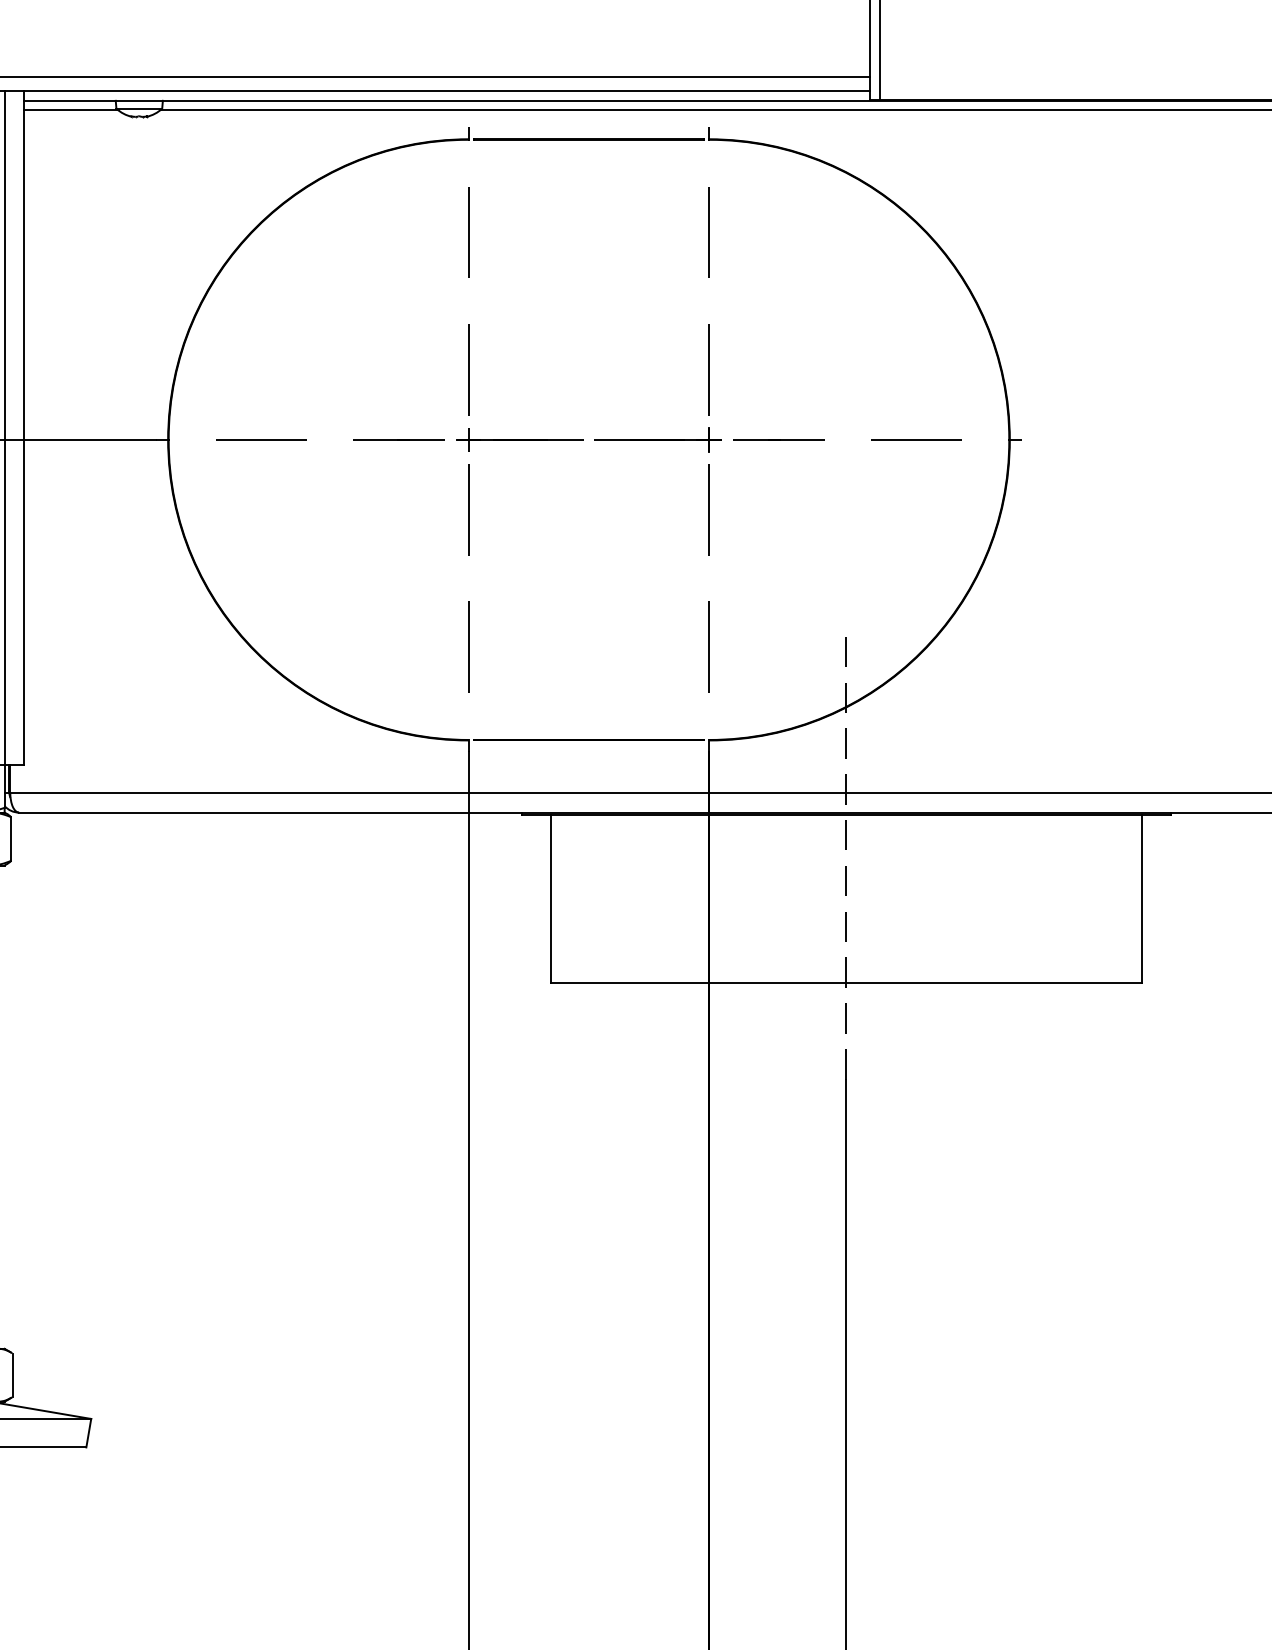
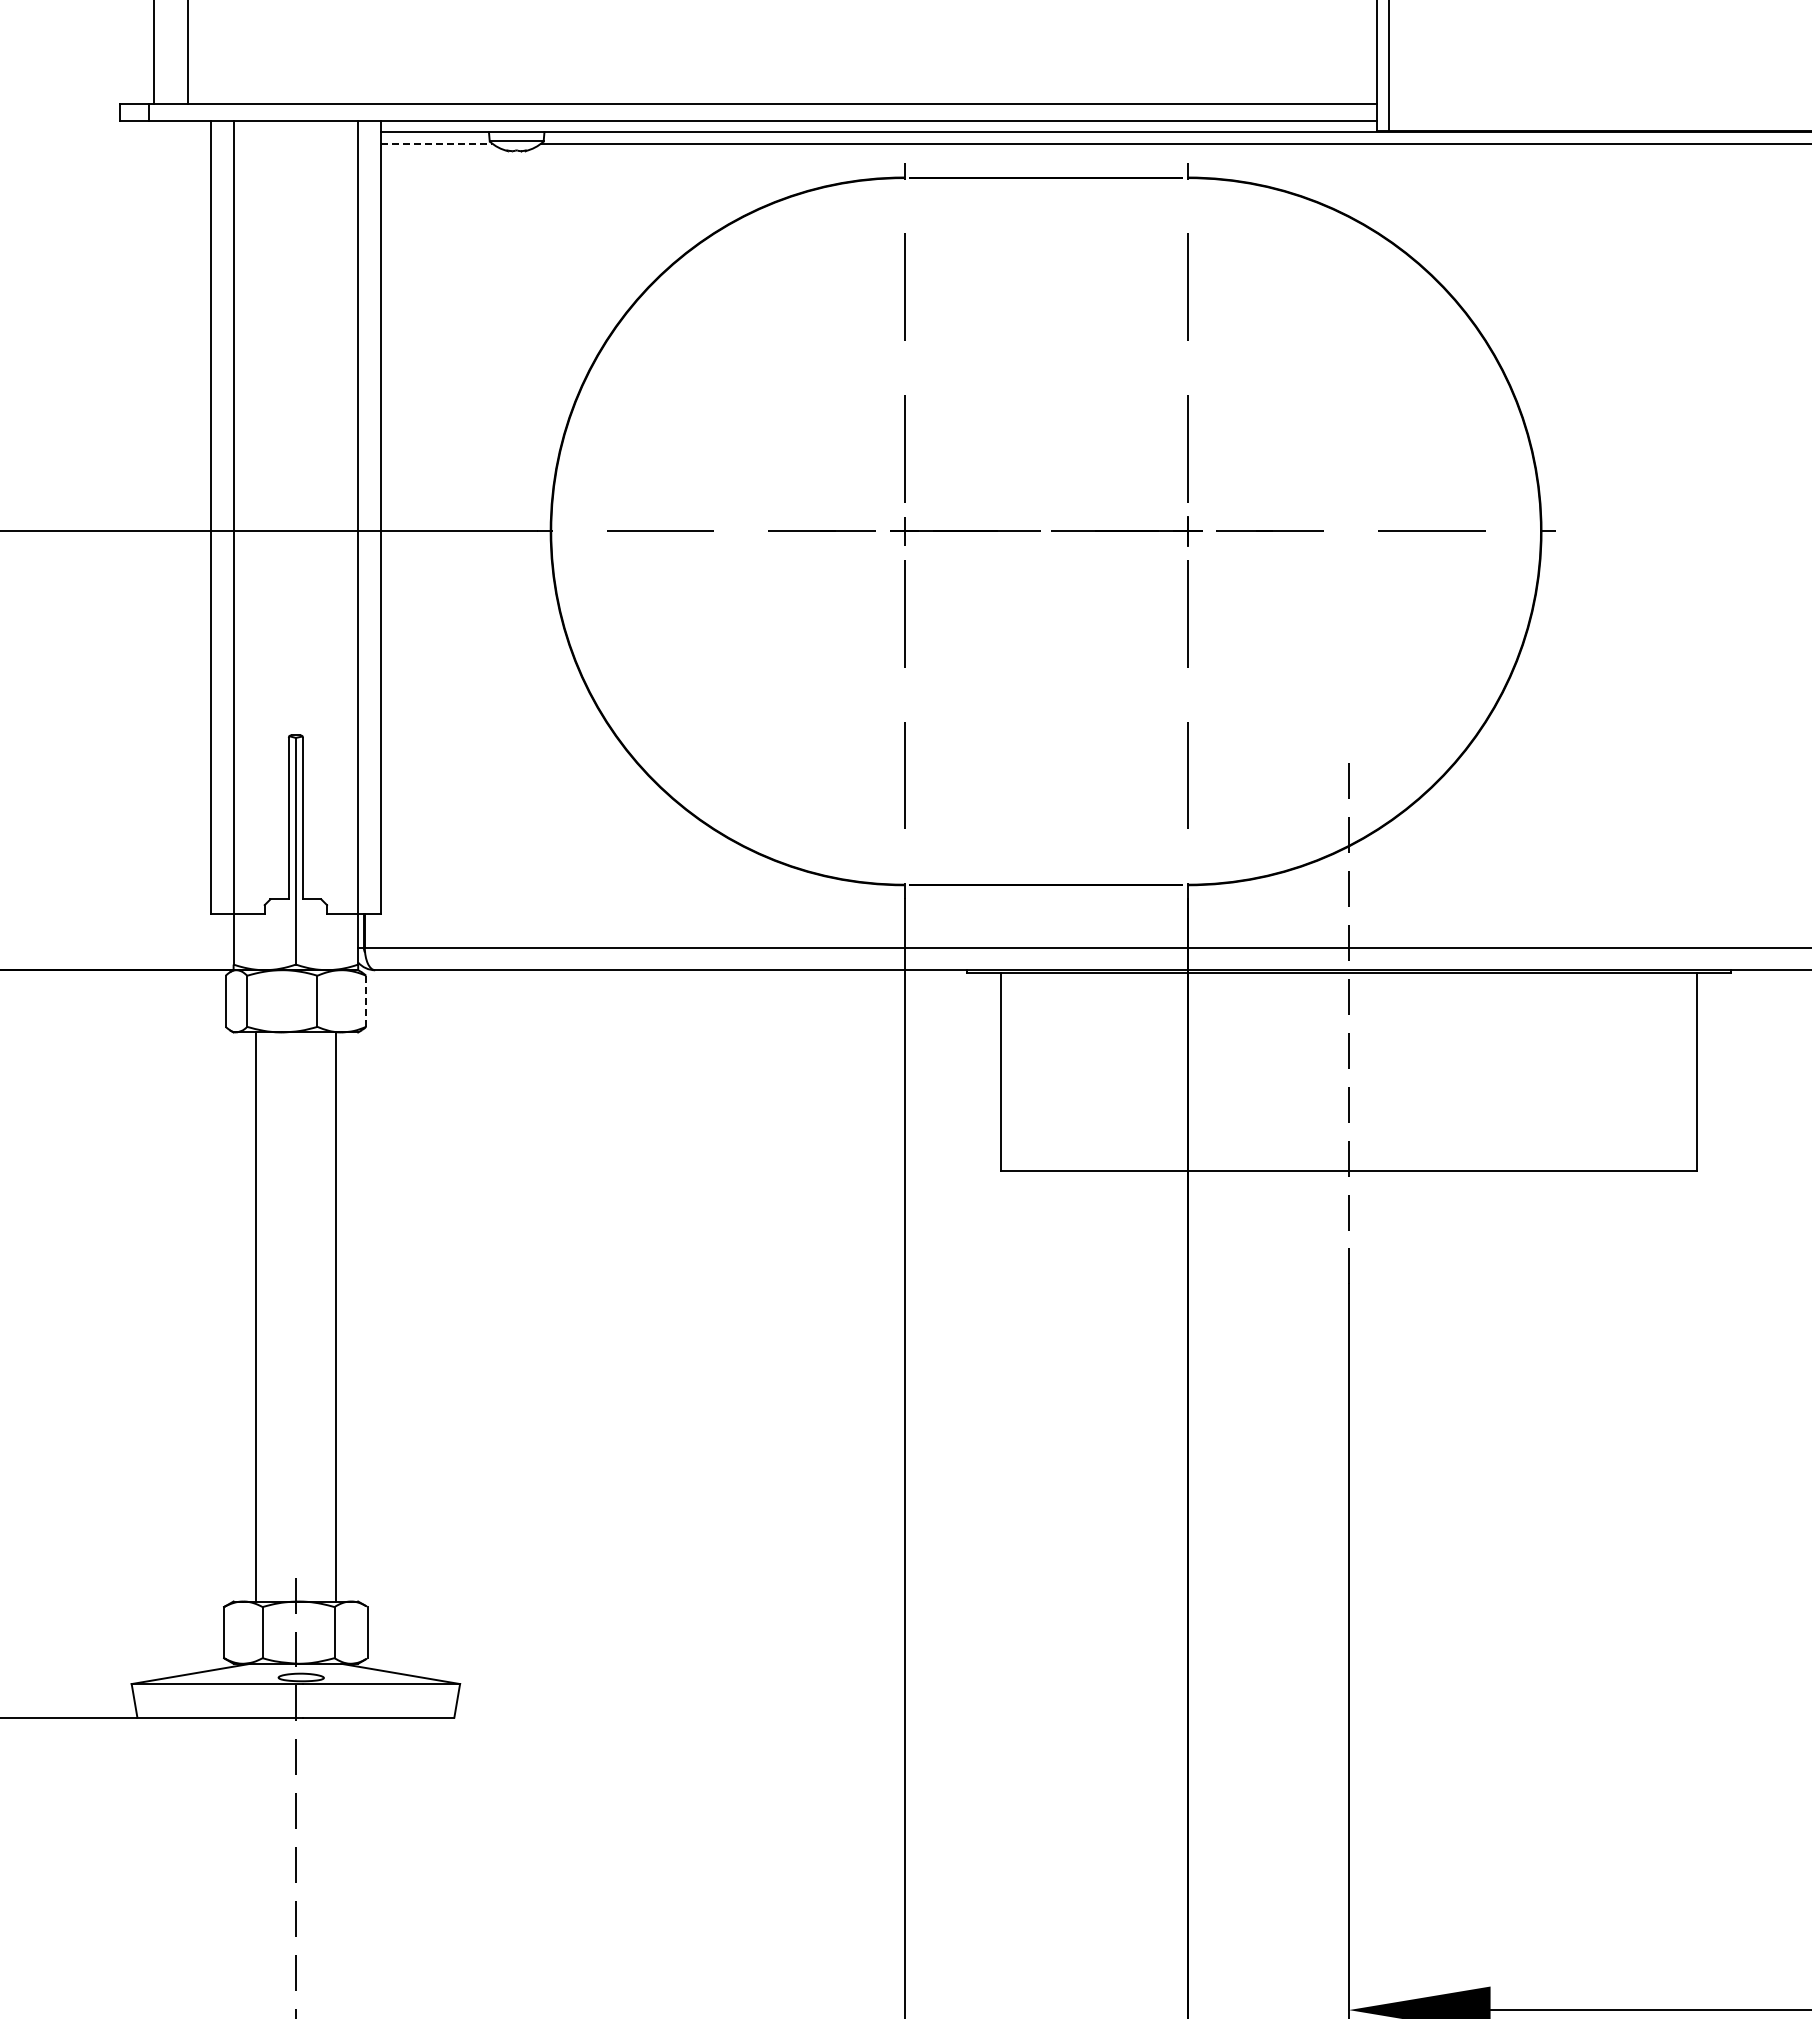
line: (71, 110) -> (436, 143), solid -> dashed
line: (11, 839) -> (366, 1001), solid -> dashed

